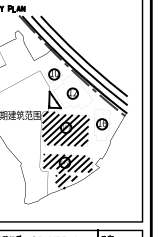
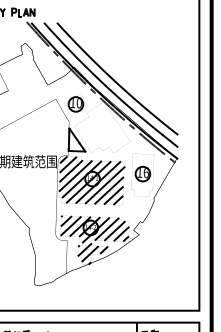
part: (72, 93) -> (101, 131), removed

